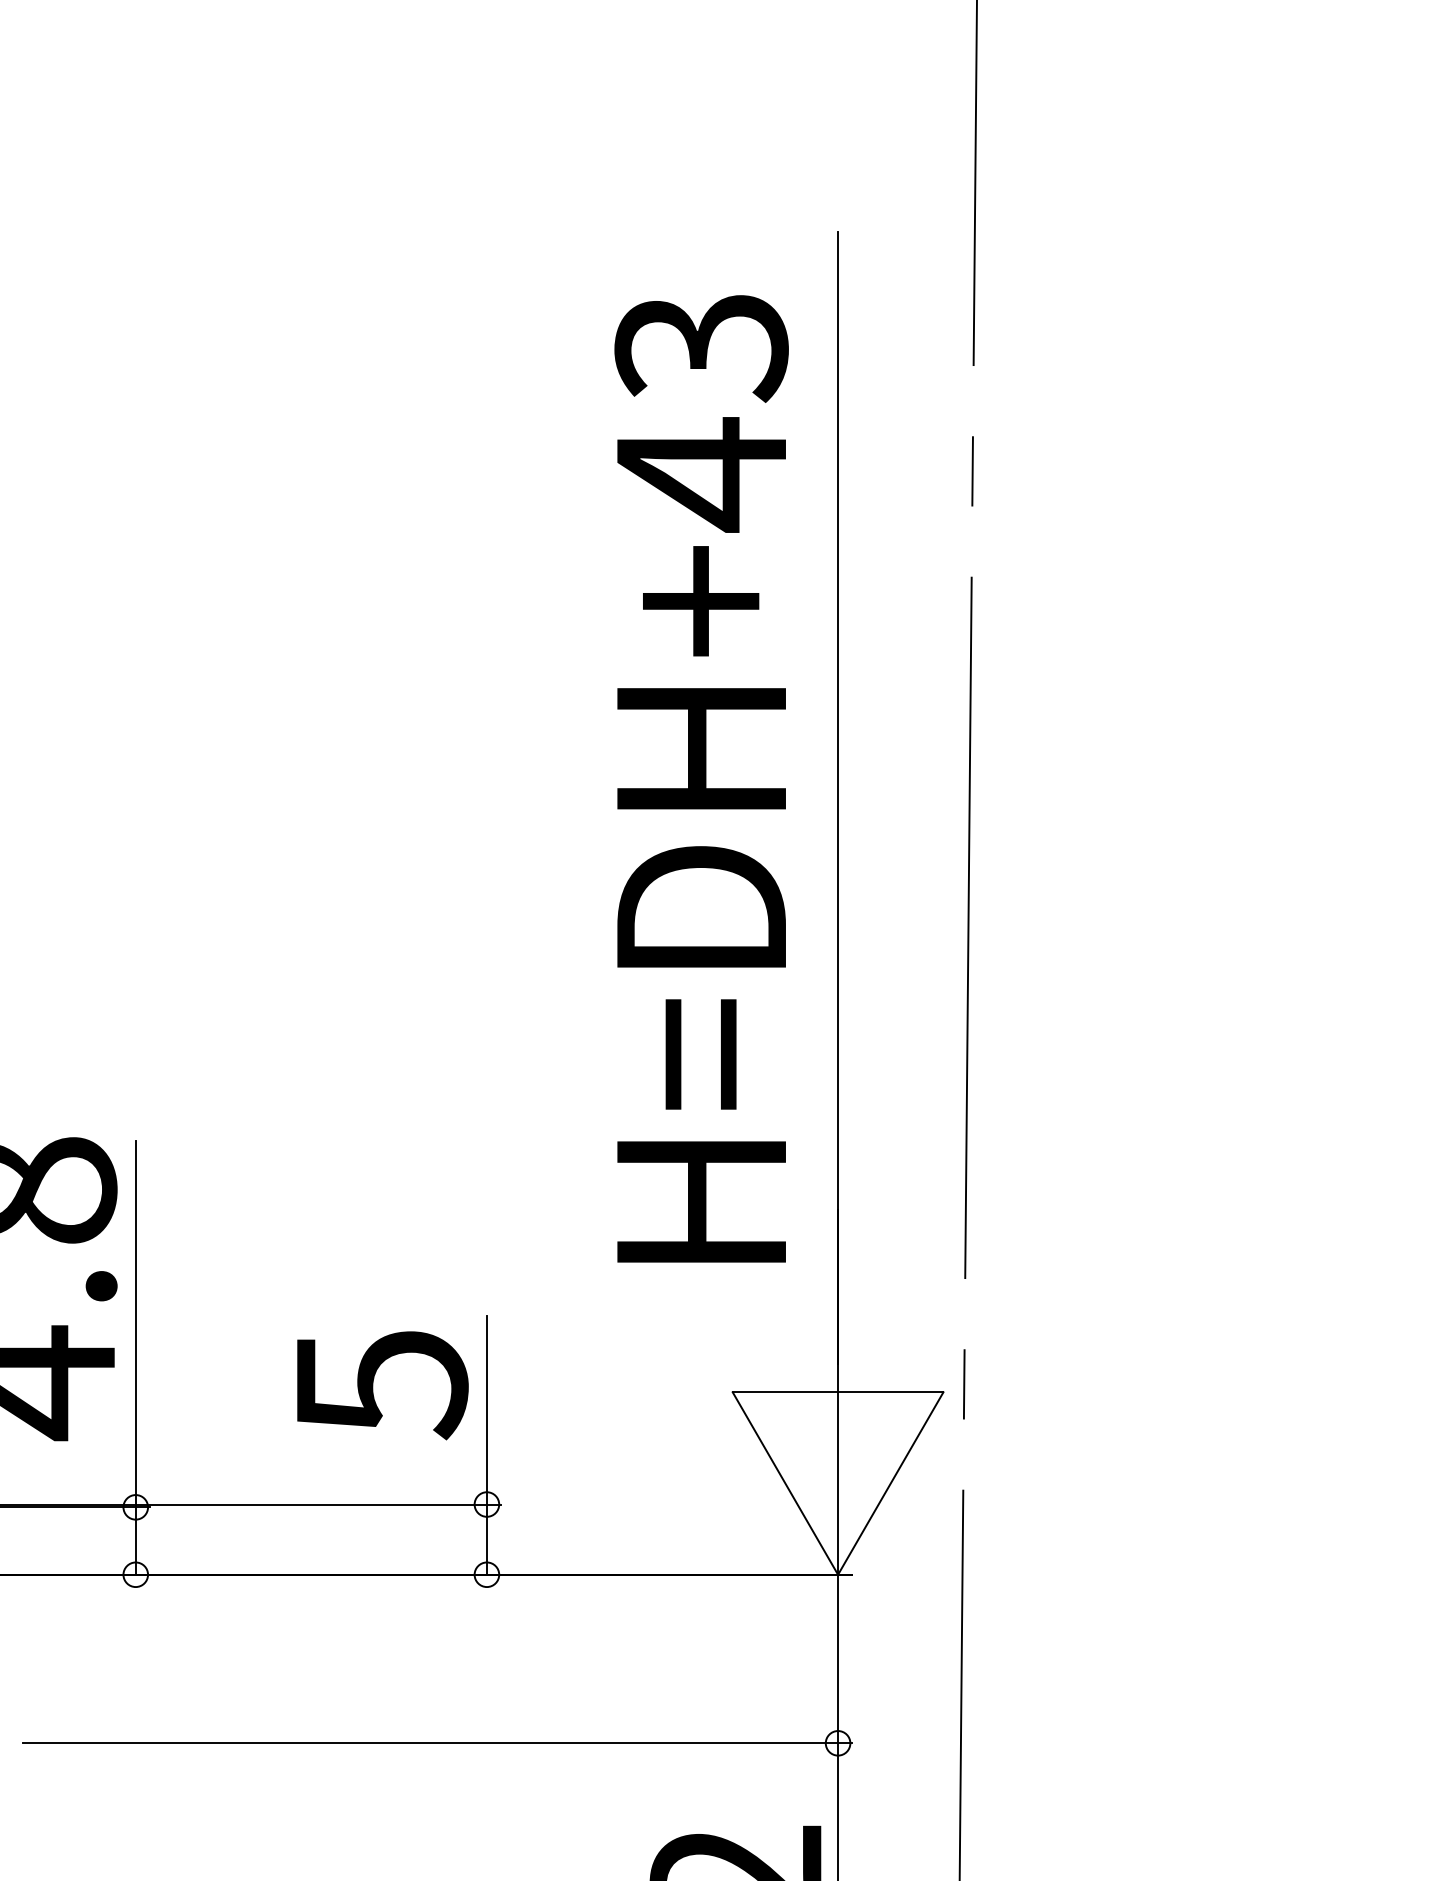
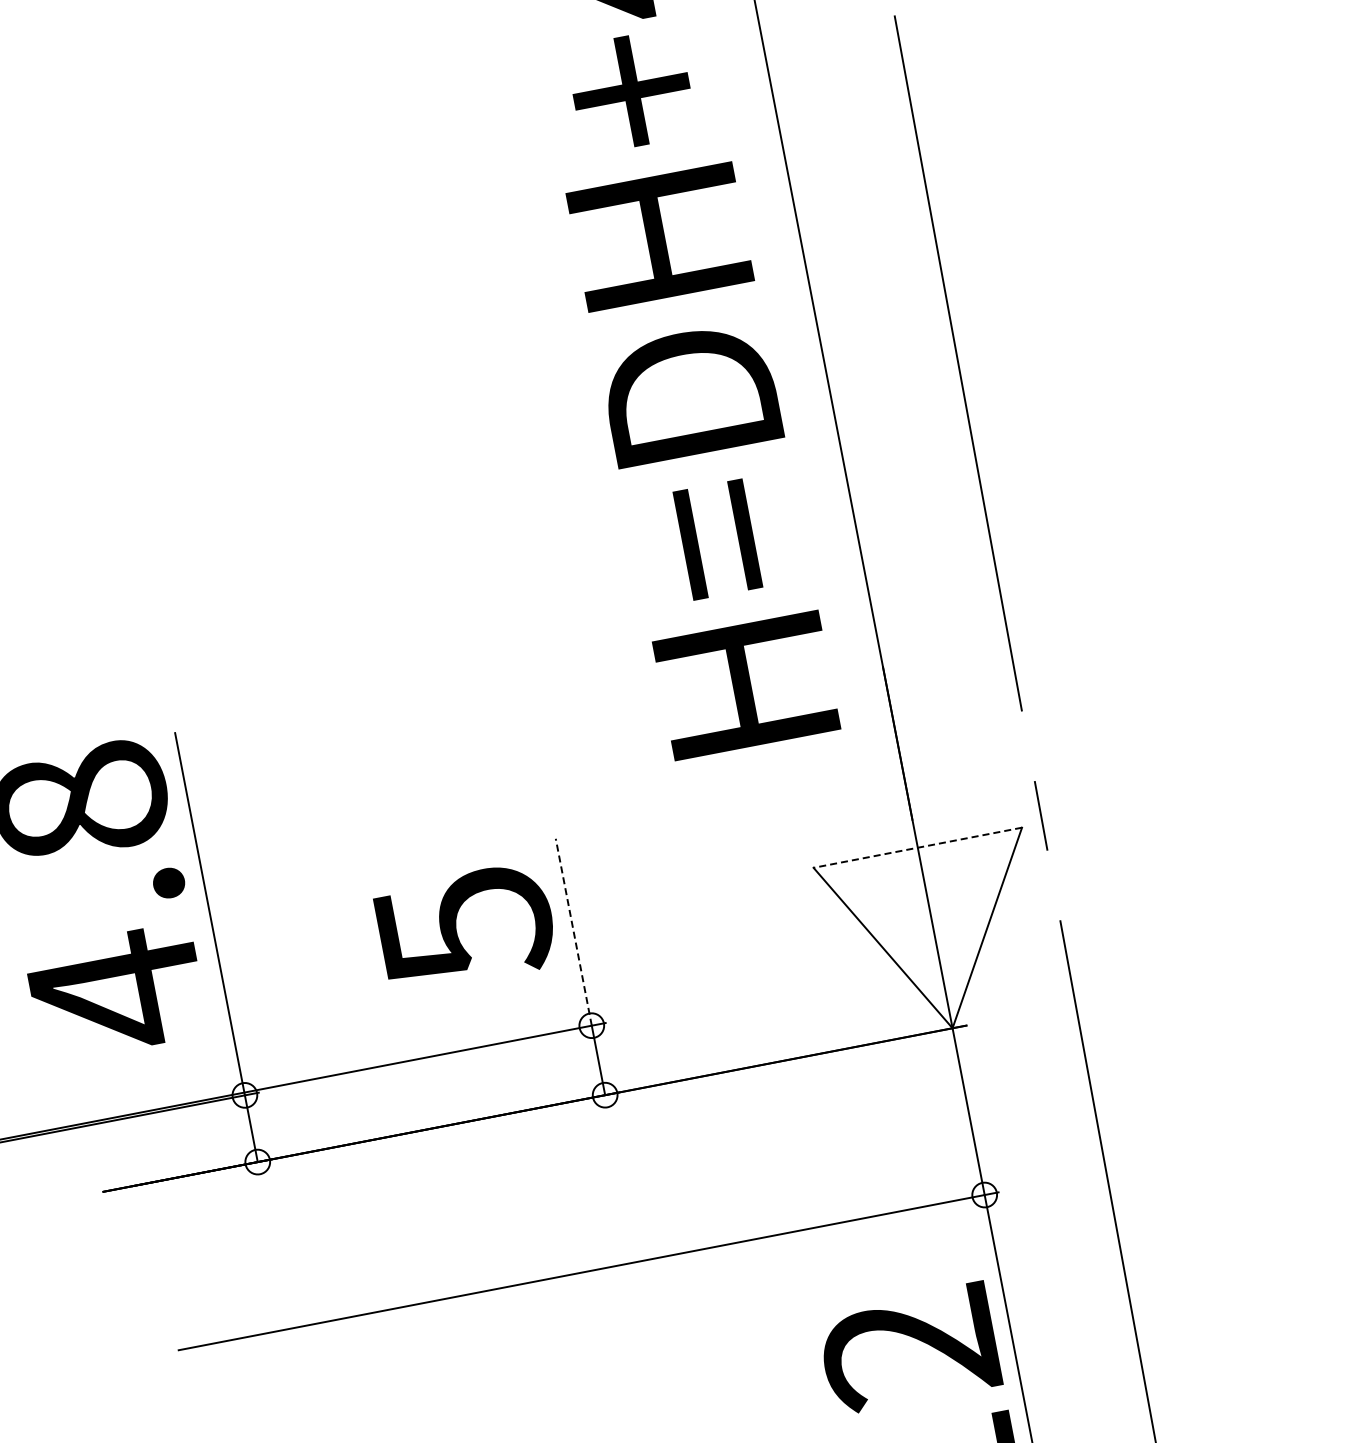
line: (837, 1392) -> (917, 848), solid -> dashed
line: (486, 1409) -> (573, 931), solid -> dashed

